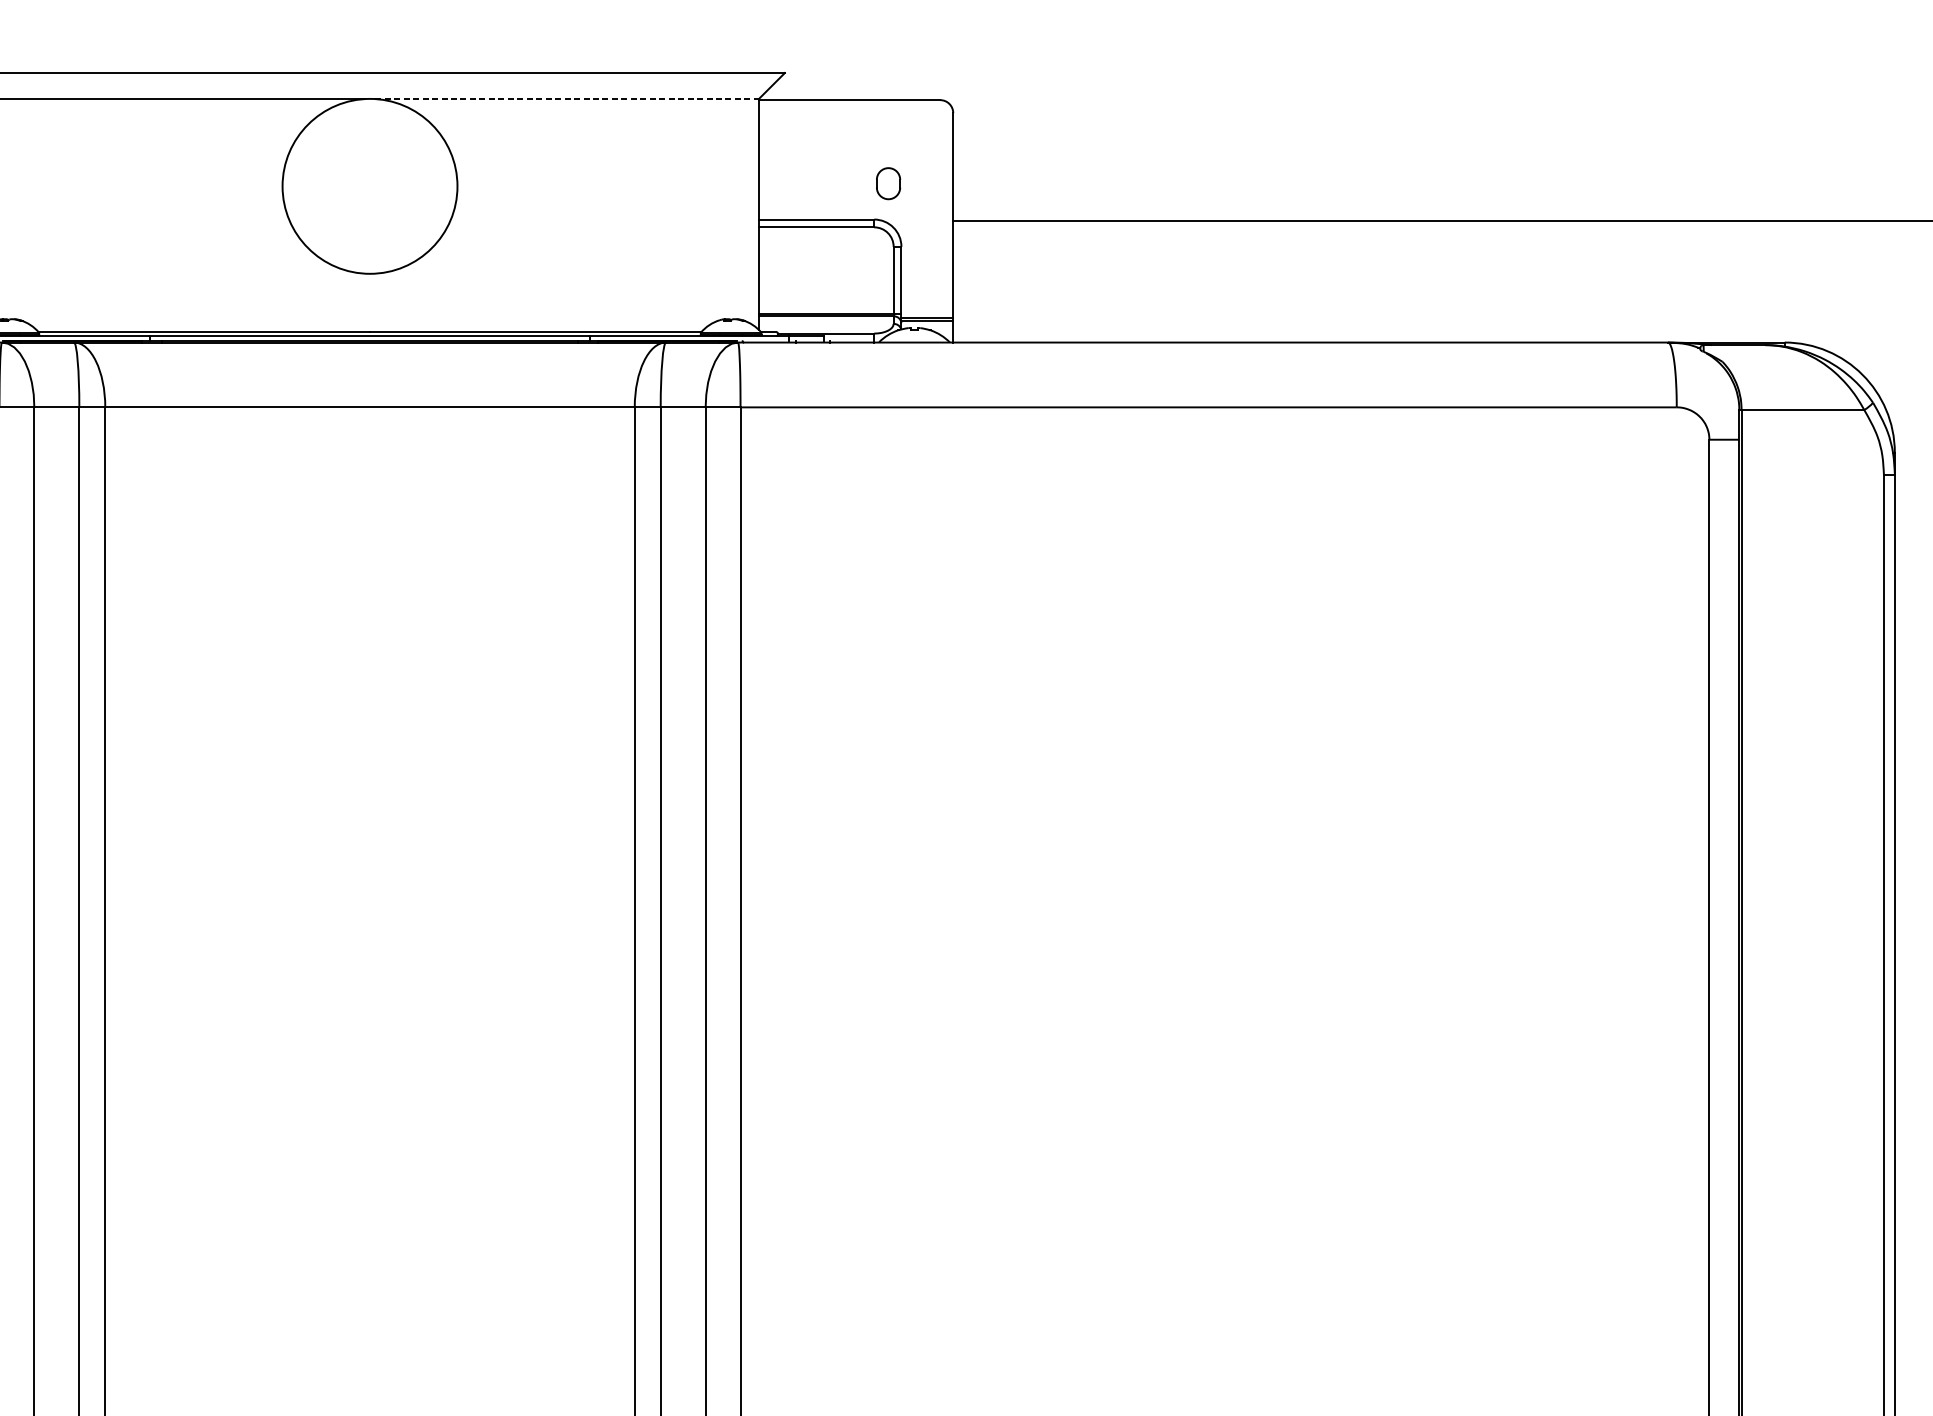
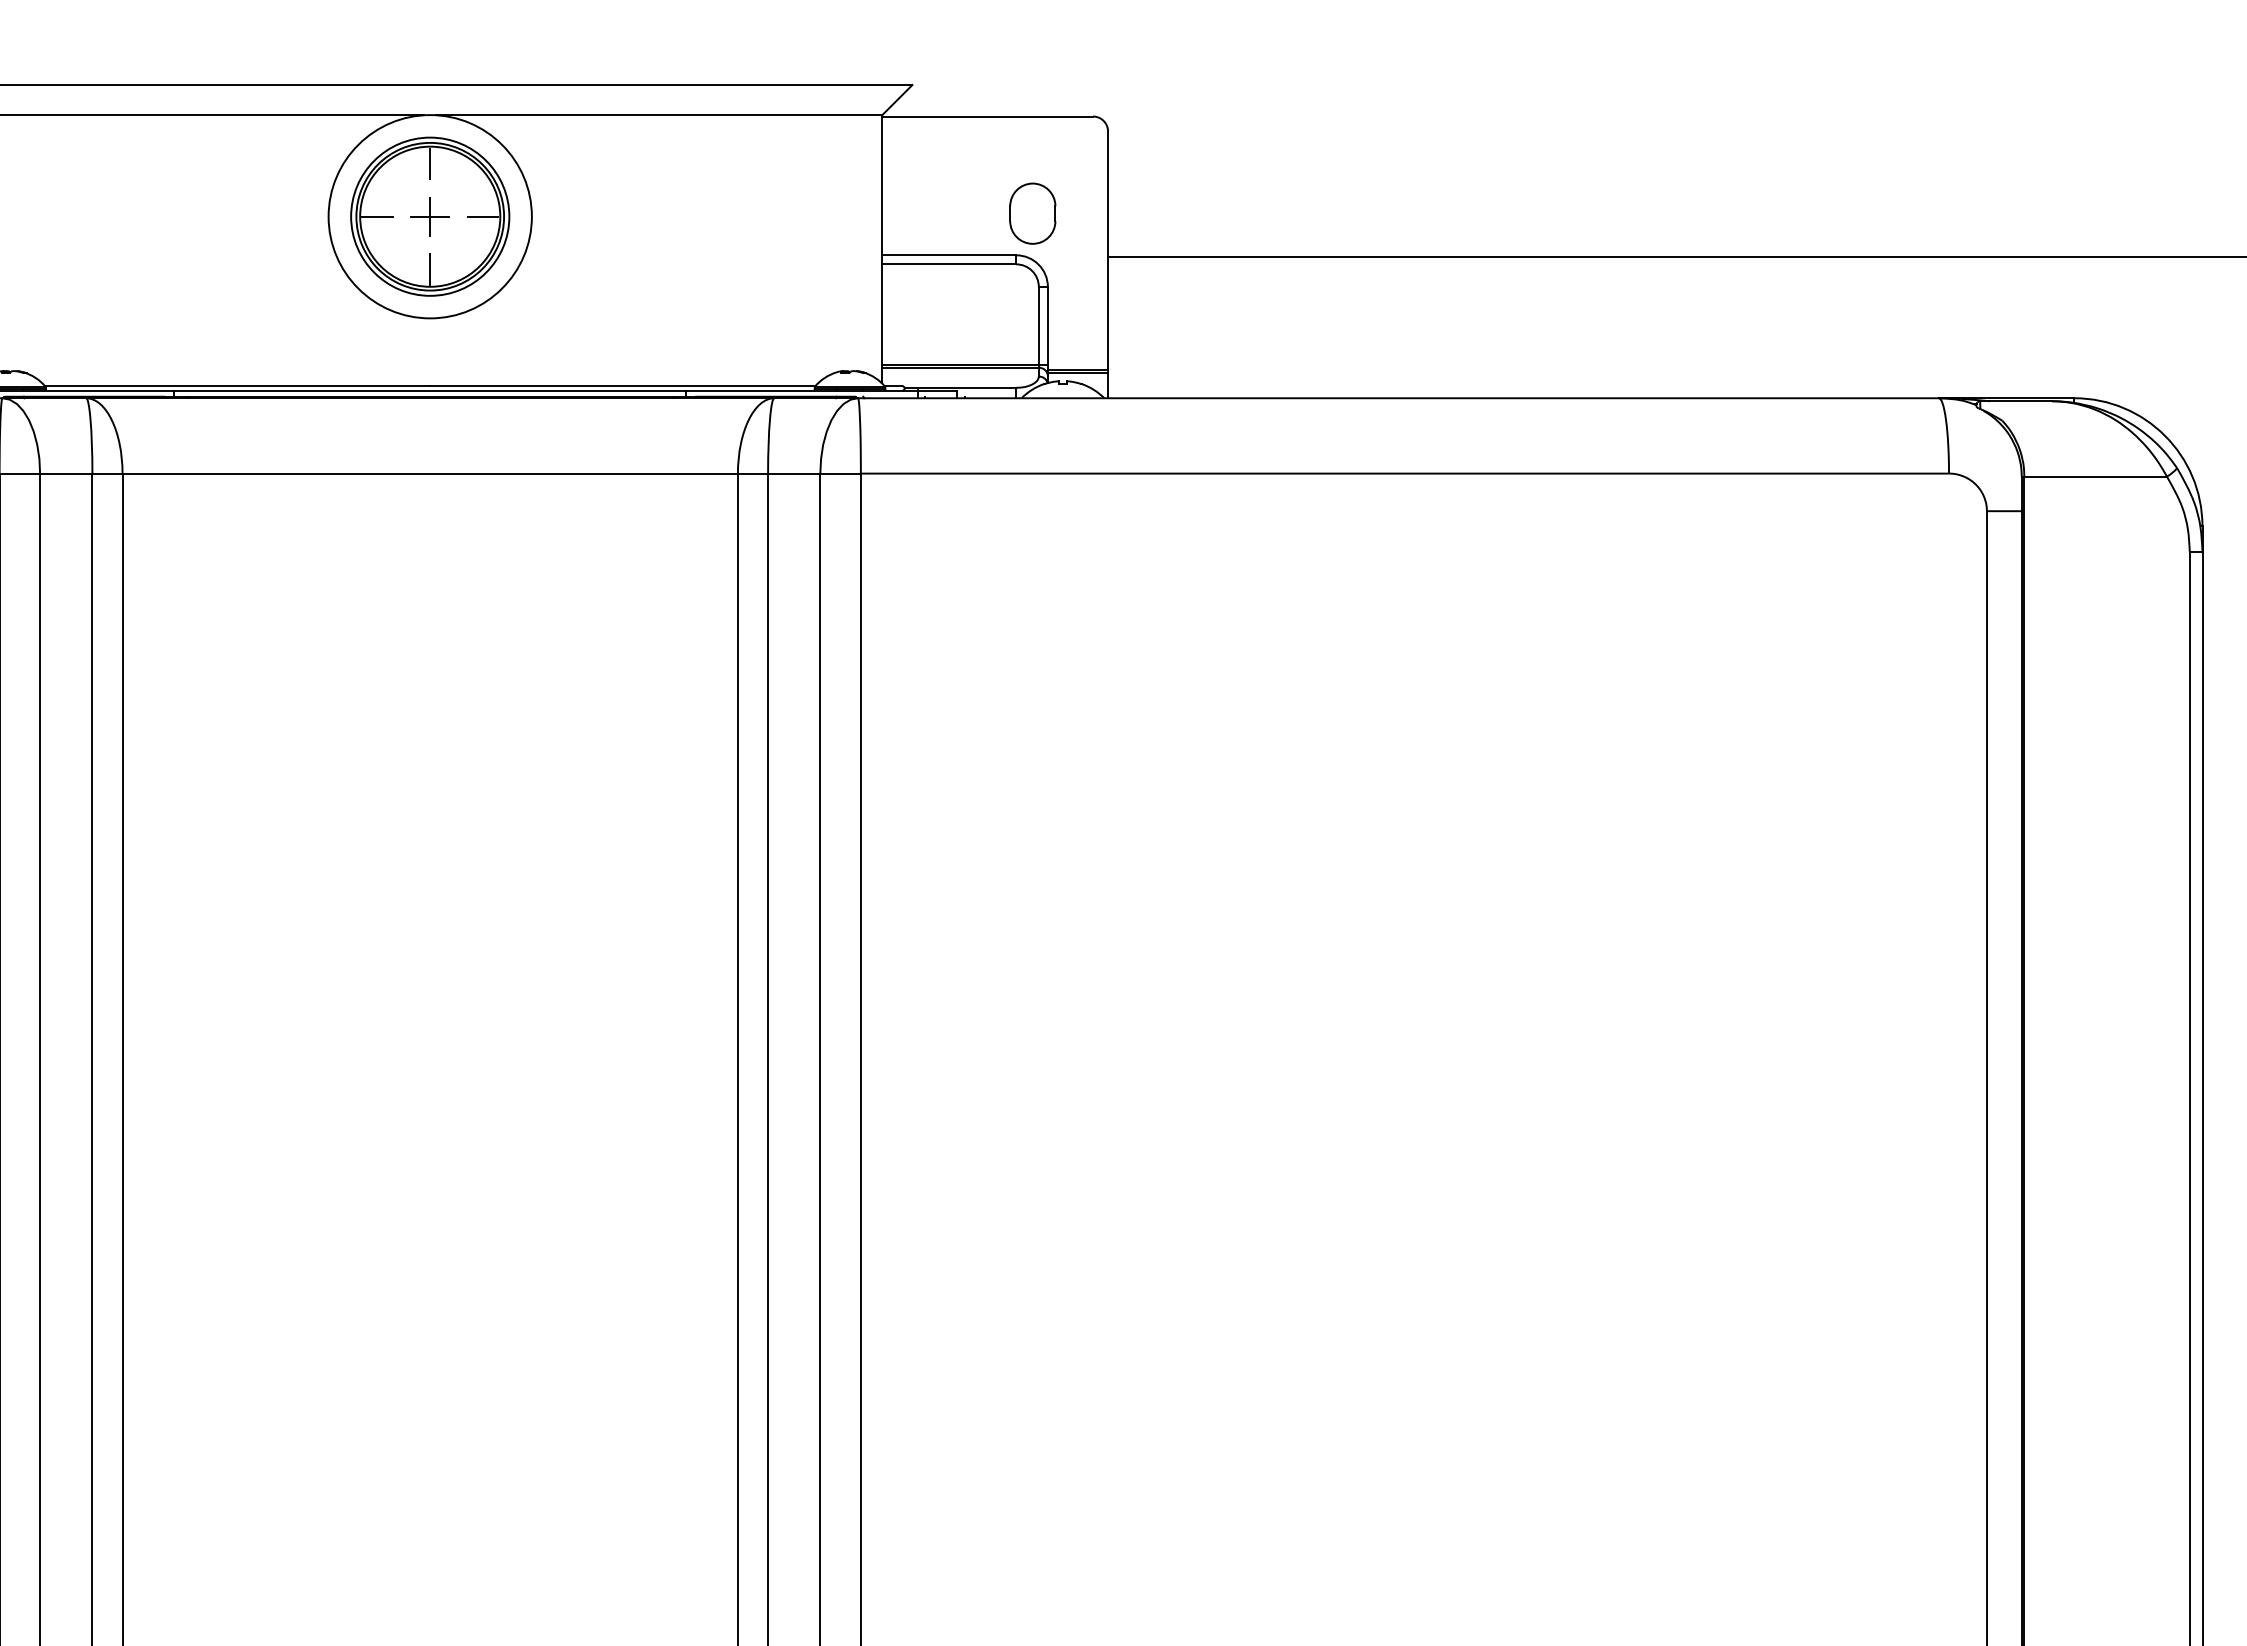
line: (567, 99) -> (659, 115), dashed -> solid
part: (888, 183) -> (1032, 213), size x1.67
part: (370, 186) -> (430, 216), added

